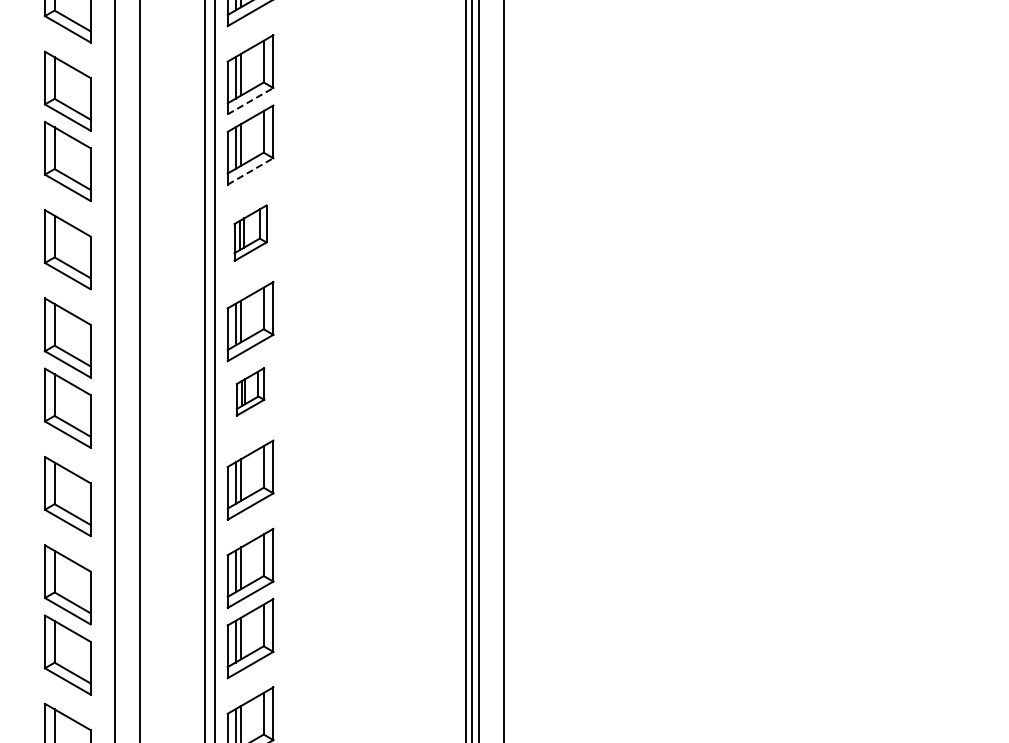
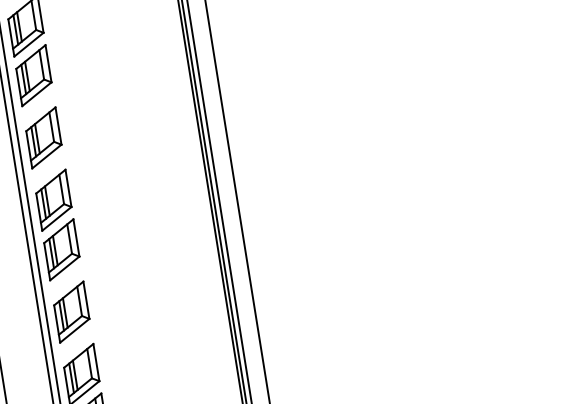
line: (250, 100) -> (28, 44), dashed -> solid
line: (250, 171) -> (36, 94), dashed -> solid
part: (250, 232) -> (43, 137), size x1.43
part: (250, 391) -> (61, 249), size x1.67

